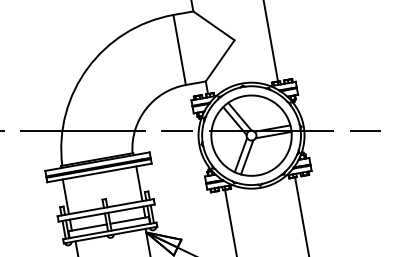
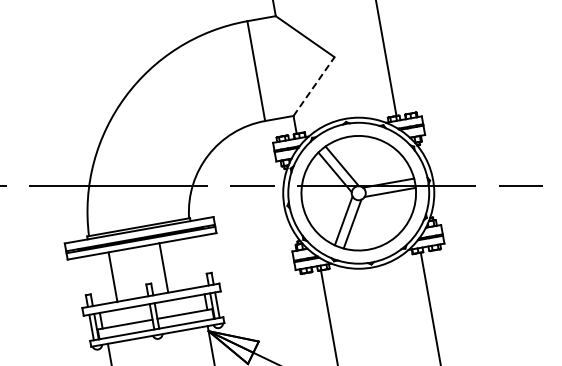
line: (220, 60) -> (314, 86), solid -> dashed
line: (139, 183) -> (163, 267), moved
line: (65, 196) -> (112, 277), moved

